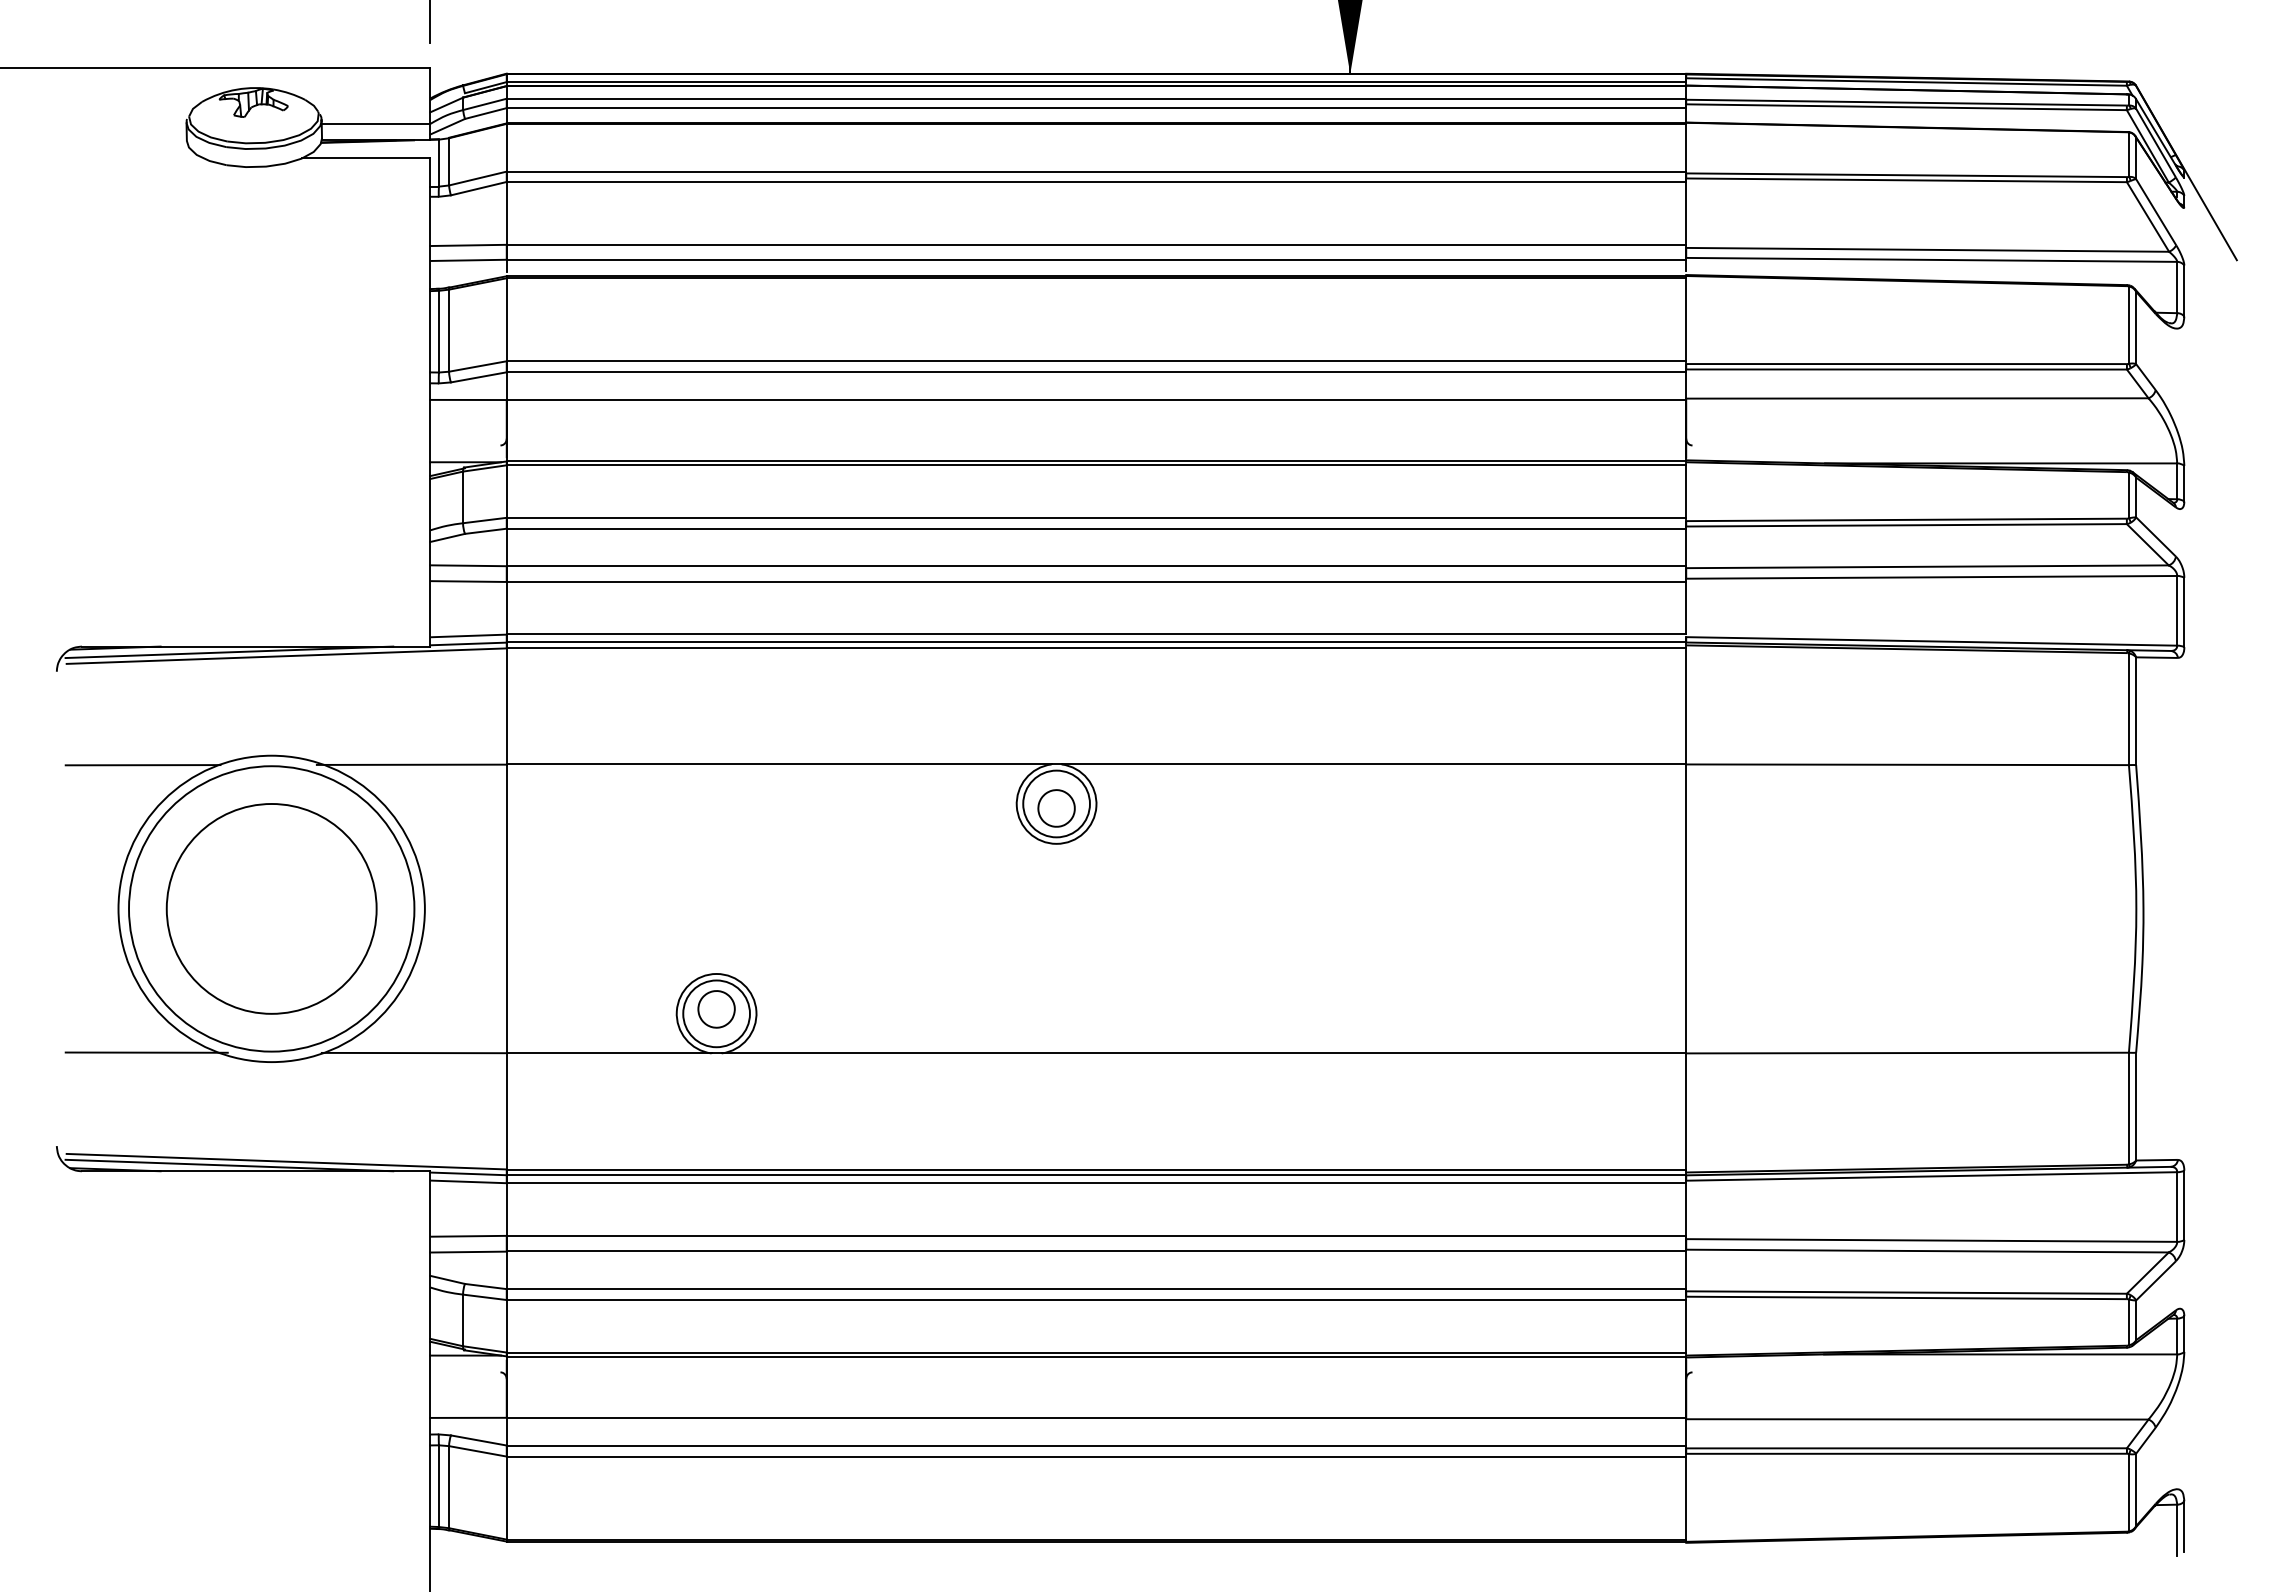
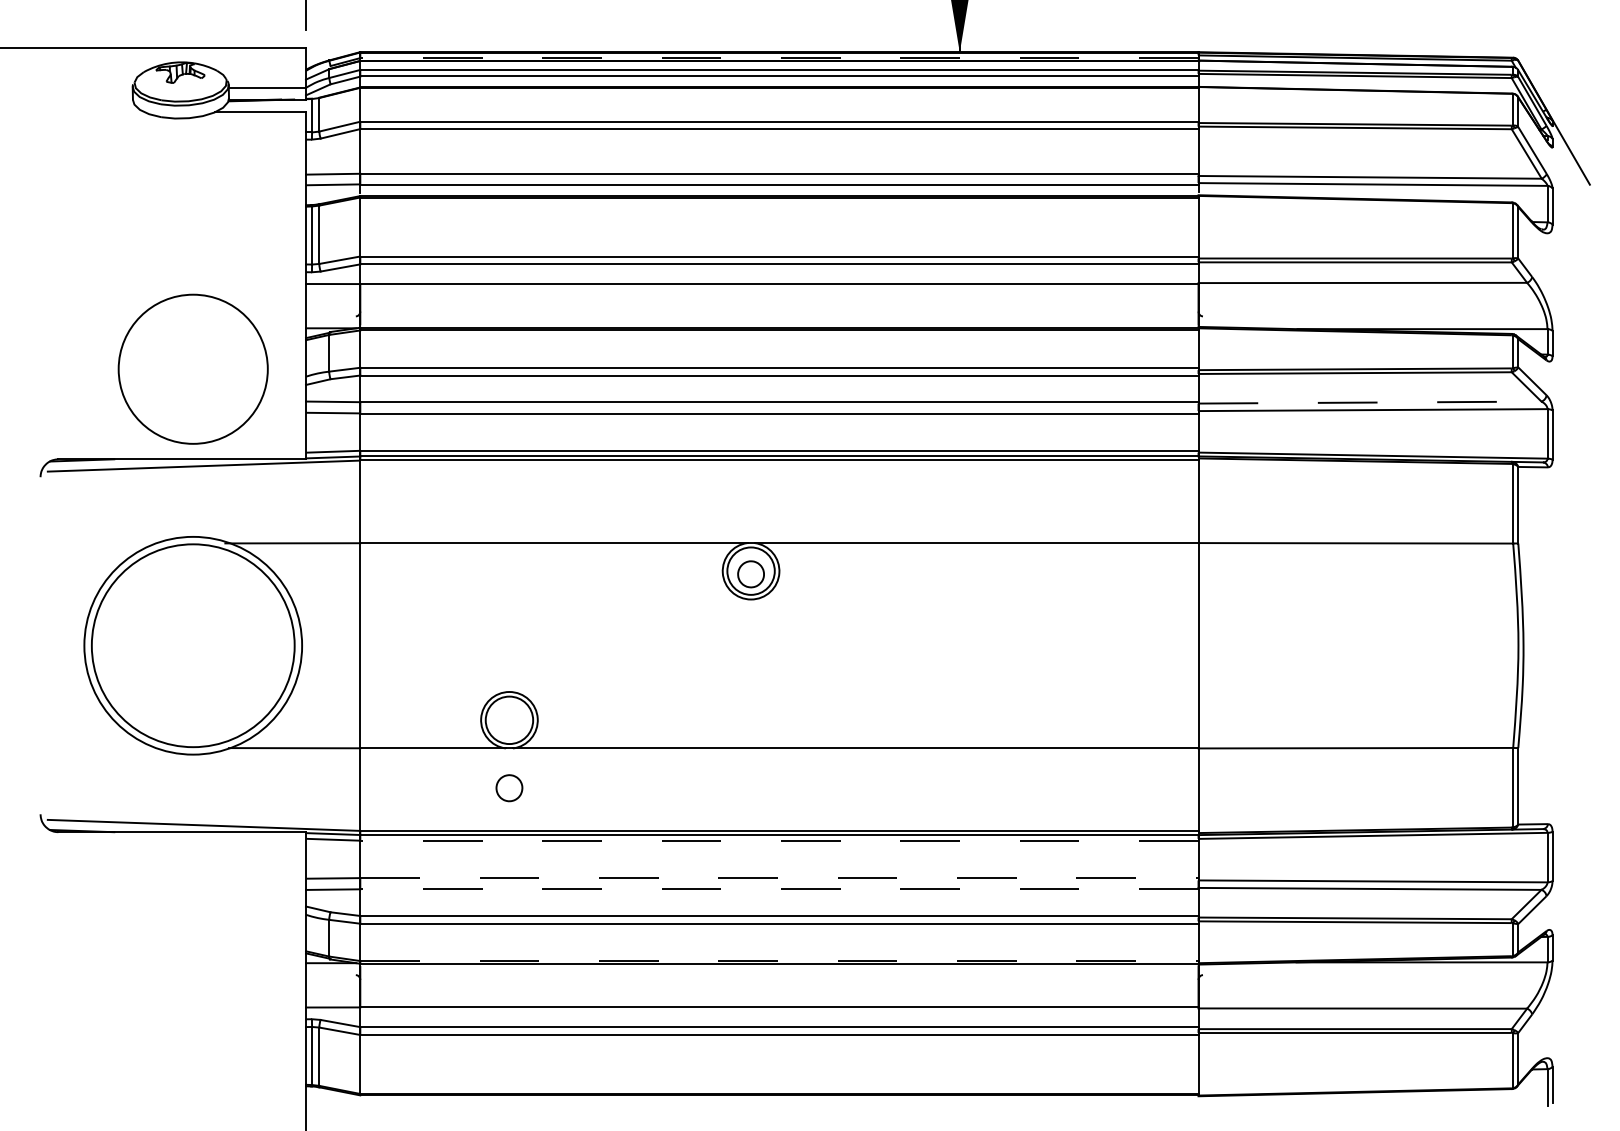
line: (1096, 81) -> (779, 57), solid -> dashed
line: (1927, 566) -> (1370, 402), solid -> dashed
line: (229, 652) -> (163, 463), removed
line: (142, 765) -> (101, 543), removed
circle: (271, 908) -> (193, 368), moved
part: (716, 1009) -> (509, 788), moved
line: (146, 1052) -> (104, 747), removed
line: (229, 1165) -> (163, 828), removed
line: (1096, 1183) -> (779, 840), solid -> dashed
line: (1096, 1235) -> (779, 877), solid -> dashed
line: (1096, 1251) -> (779, 889), solid -> dashed
line: (1096, 1352) -> (779, 961), solid -> dashed

